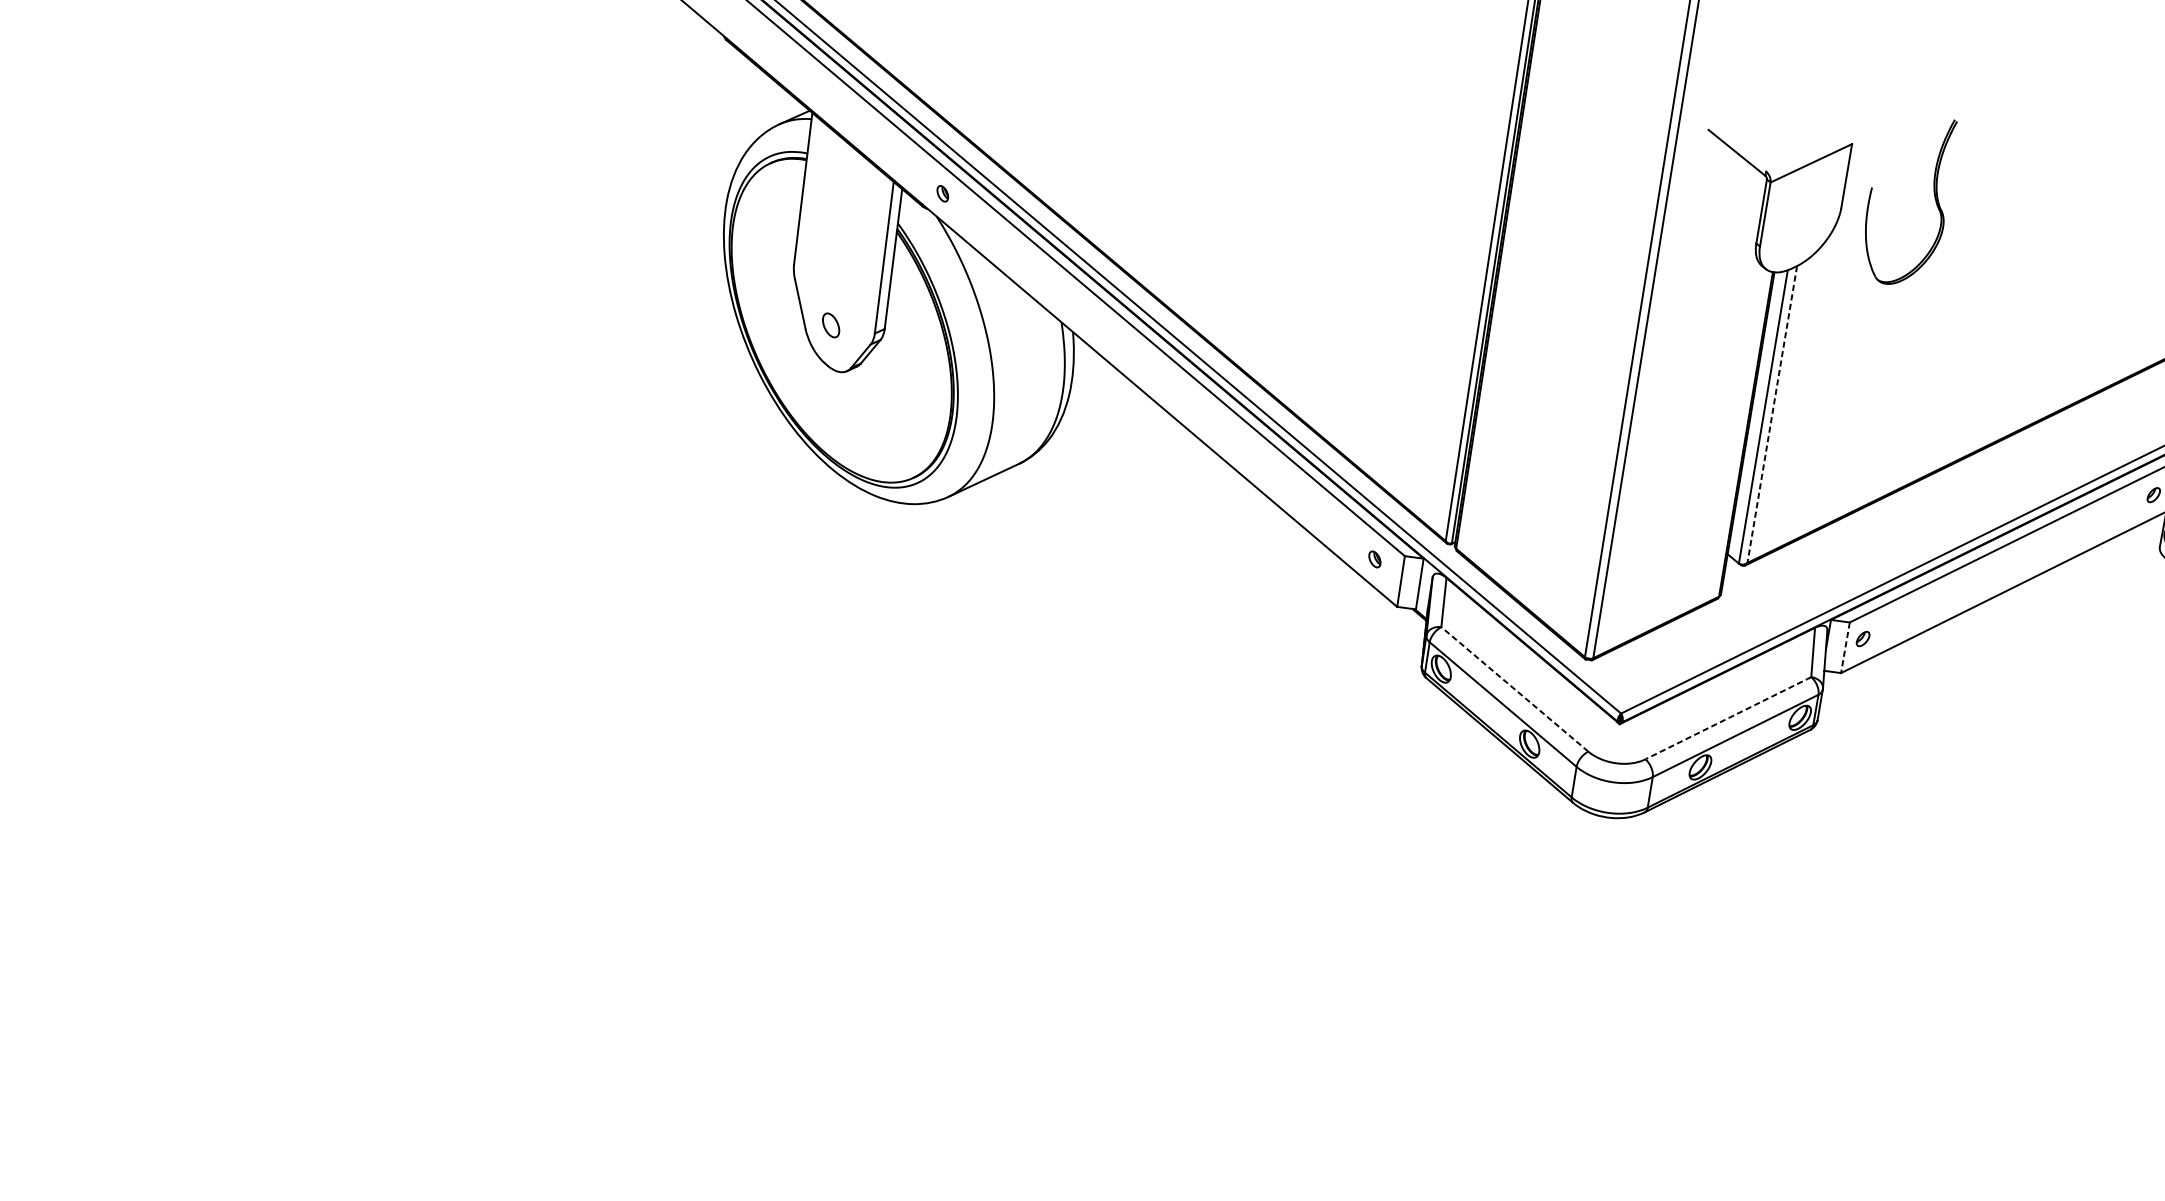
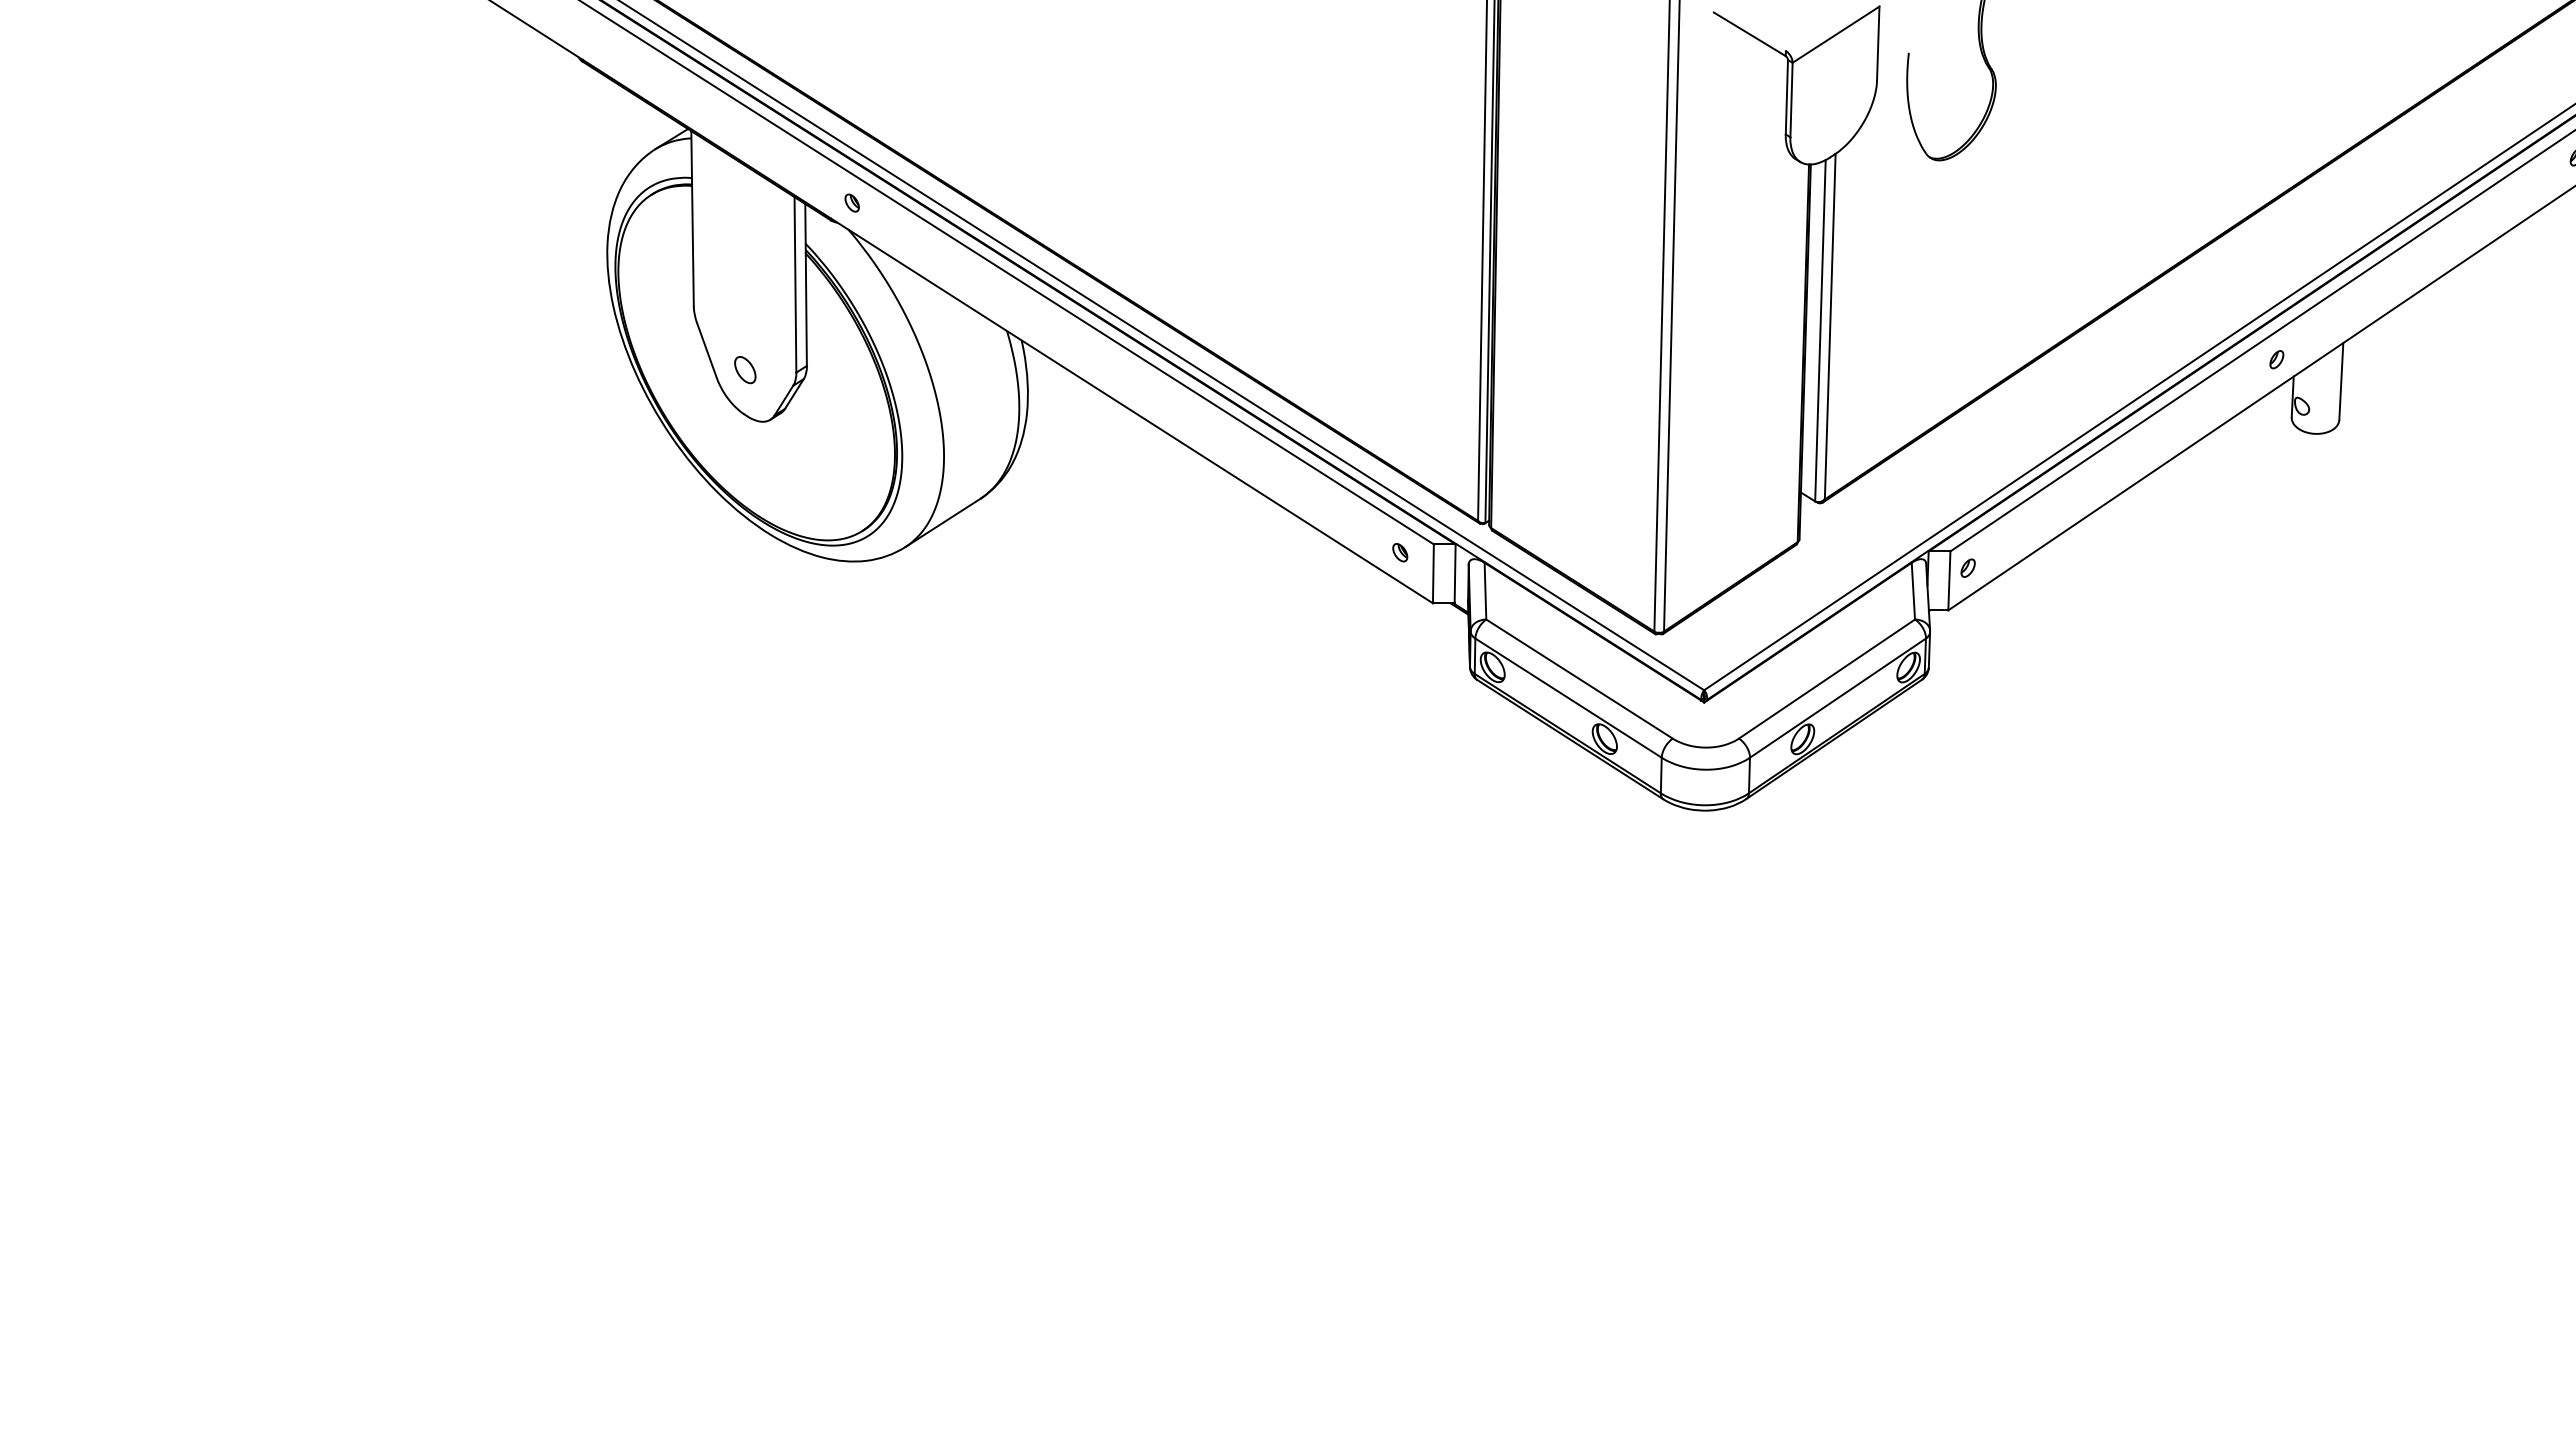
line: (1772, 414) -> (1830, 326), dashed -> solid
line: (1845, 648) -> (1949, 581), dashed -> solid
line: (1514, 689) -> (1579, 679), dashed -> solid
line: (1727, 718) -> (1826, 679), dashed -> solid

